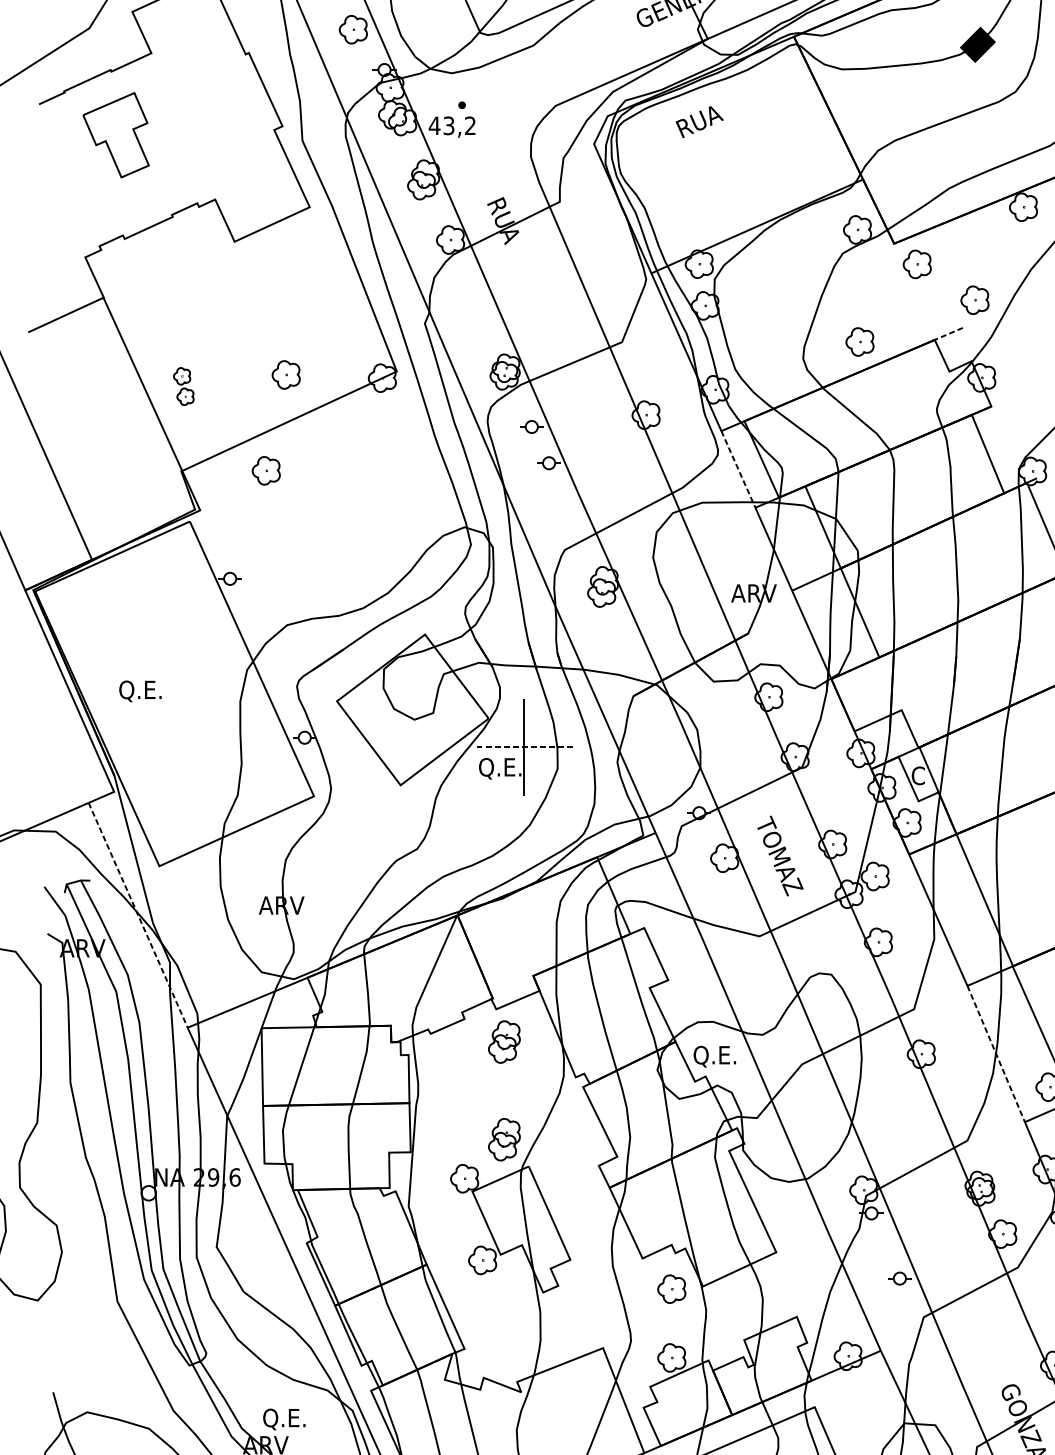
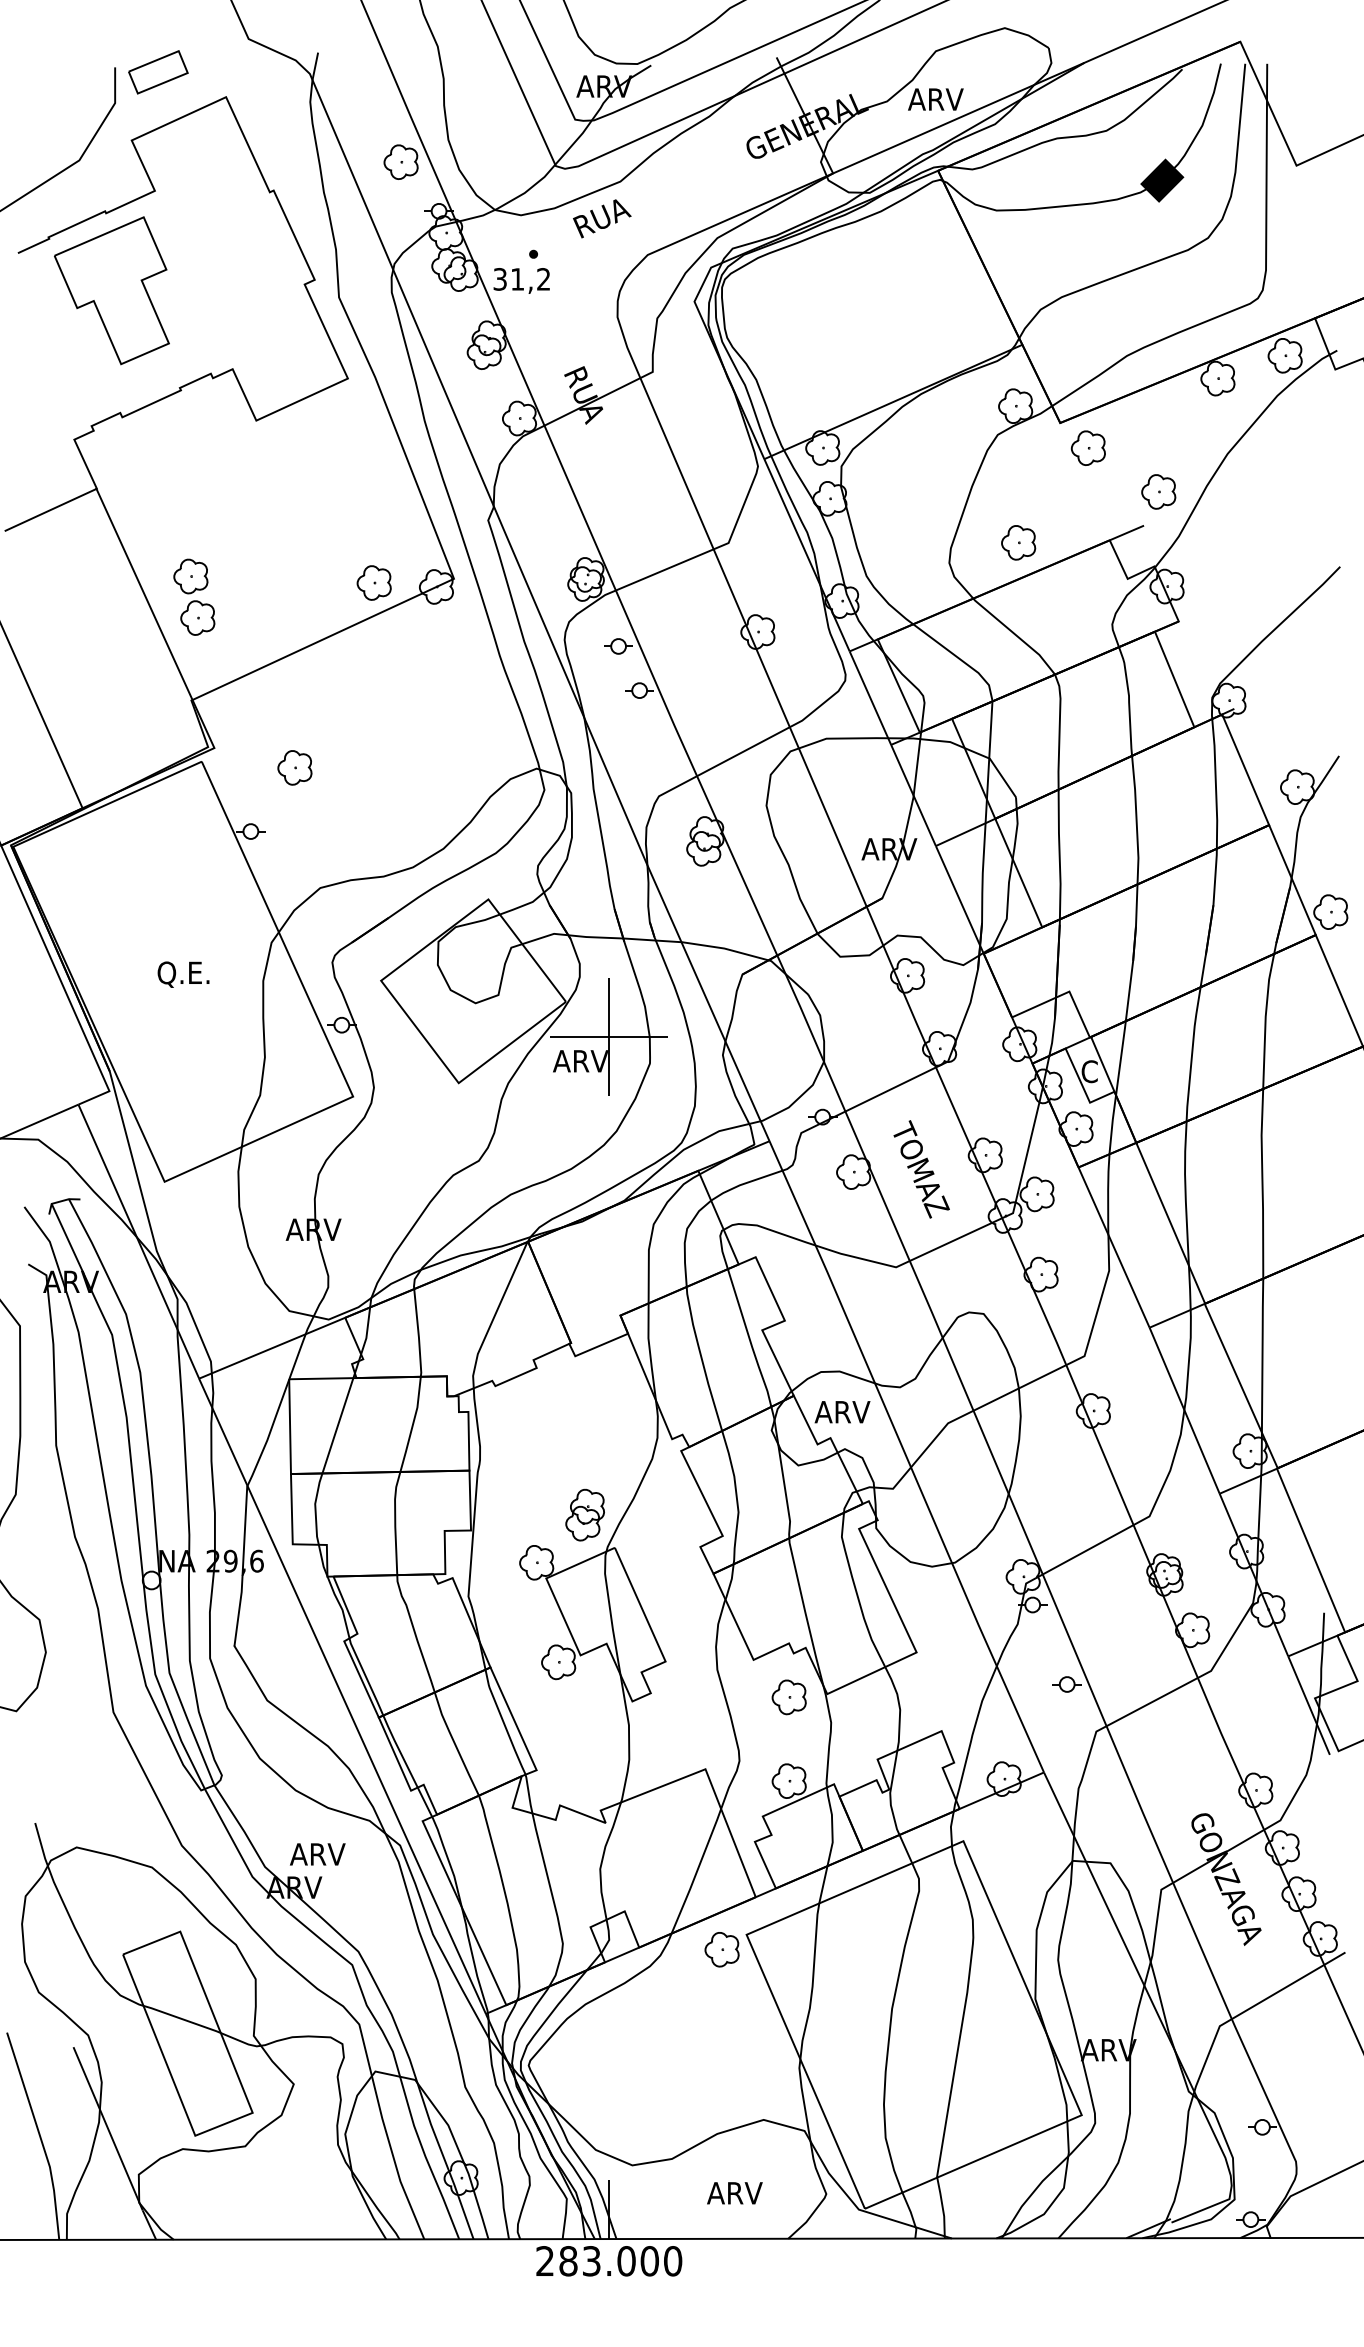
text: (699, 121) -> (602, 218), moved
text: (441, 125) -> (508, 279), 43,2 -> 31,2
part: (115, 134) -> (111, 290), size x1.43
line: (948, 334) -> (1126, 533), dashed -> solid
part: (285, 374) -> (373, 582), moved
part: (183, 386) -> (194, 596), size x1.67
line: (738, 469) -> (870, 698), dashed -> solid
part: (265, 470) -> (294, 767), moved
text: (140, 691) -> (183, 974), moved
line: (523, 747) -> (608, 1037), dashed -> solid
text: (500, 768) -> (580, 1062), Q.E. -> ARV
line: (137, 915) -> (138, 1241), dashed -> solid
part: (503, 1041) -> (584, 1395), removed
line: (996, 1054) -> (1184, 1411), dashed -> solid
text: (715, 1056) -> (842, 1413), Q.E. -> ARV
text: (284, 1419) -> (317, 1856), Q.E. -> ARV

